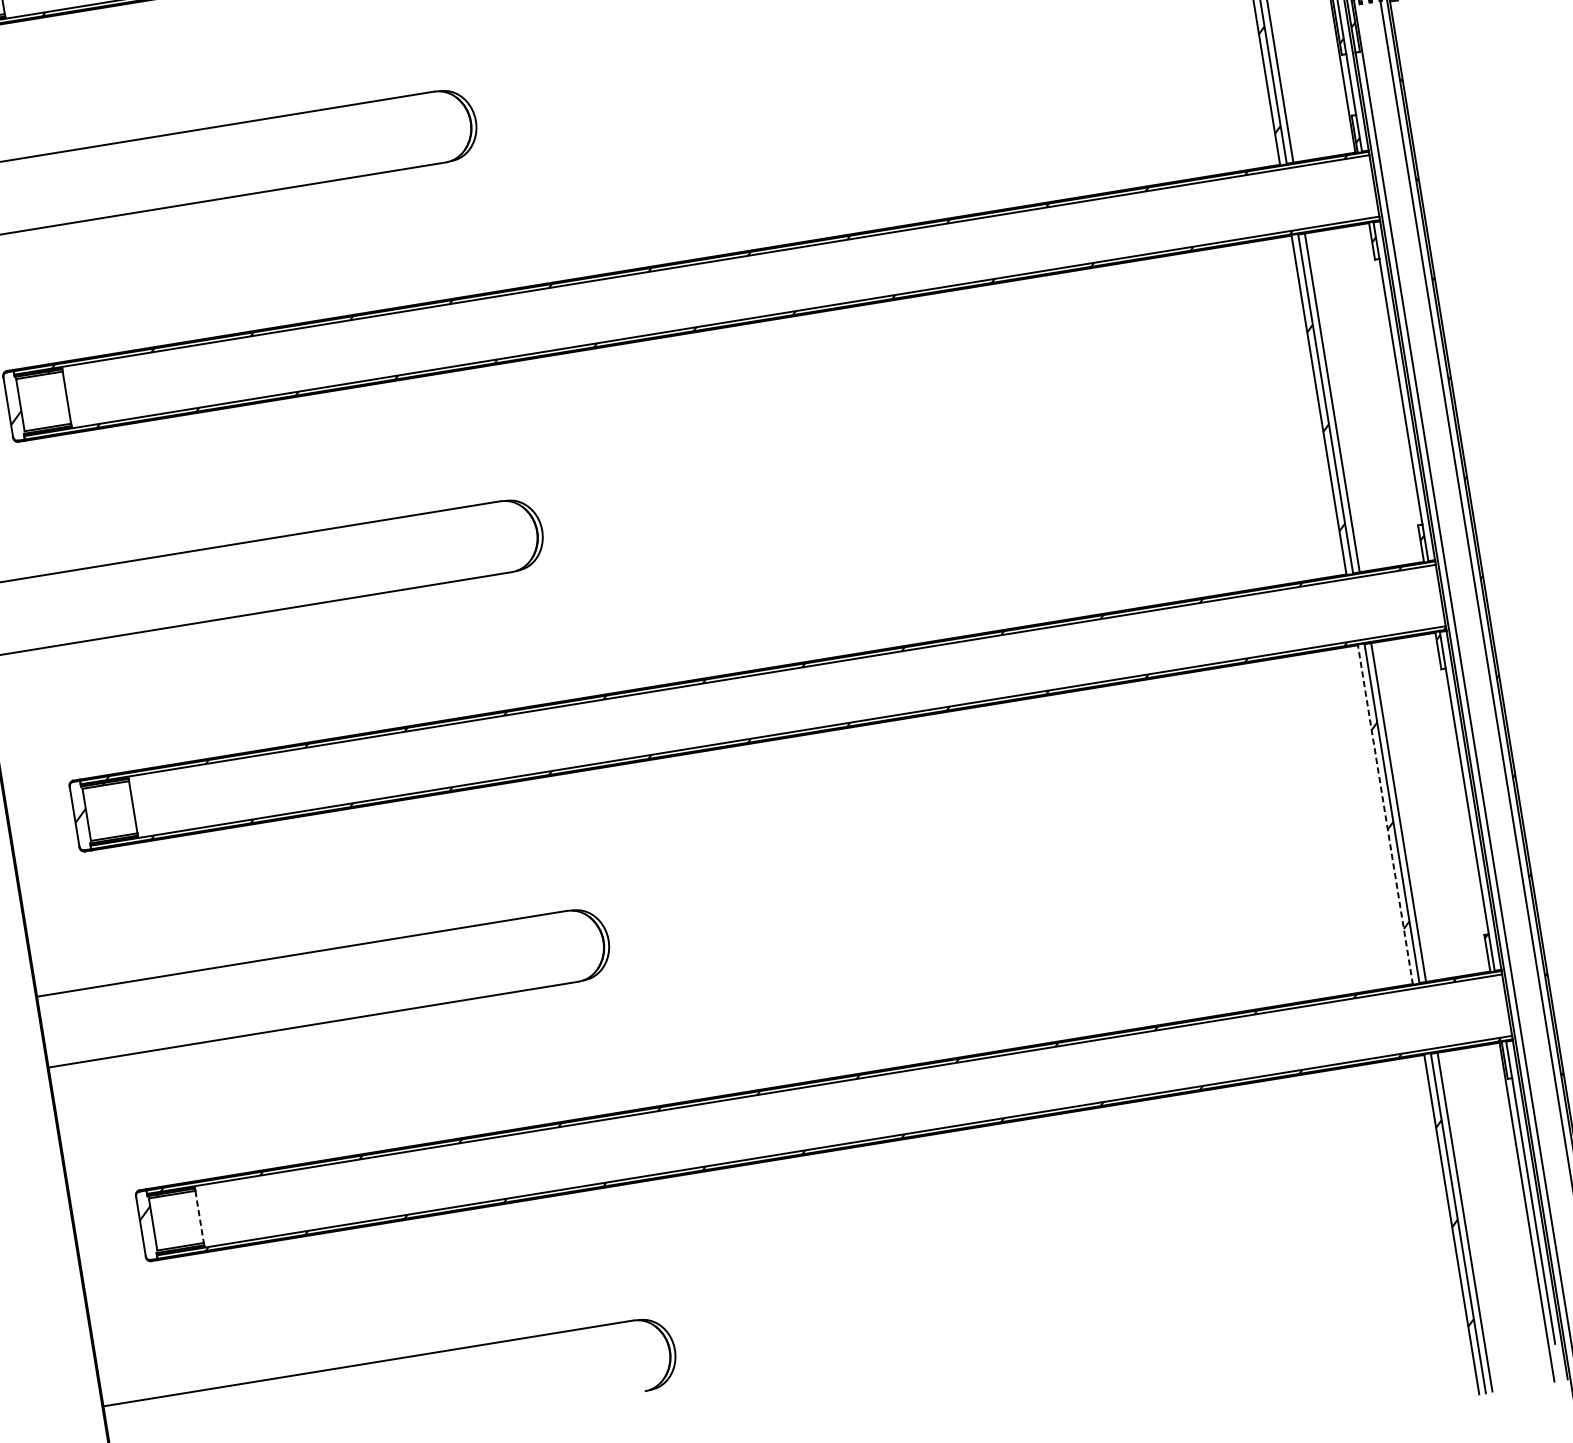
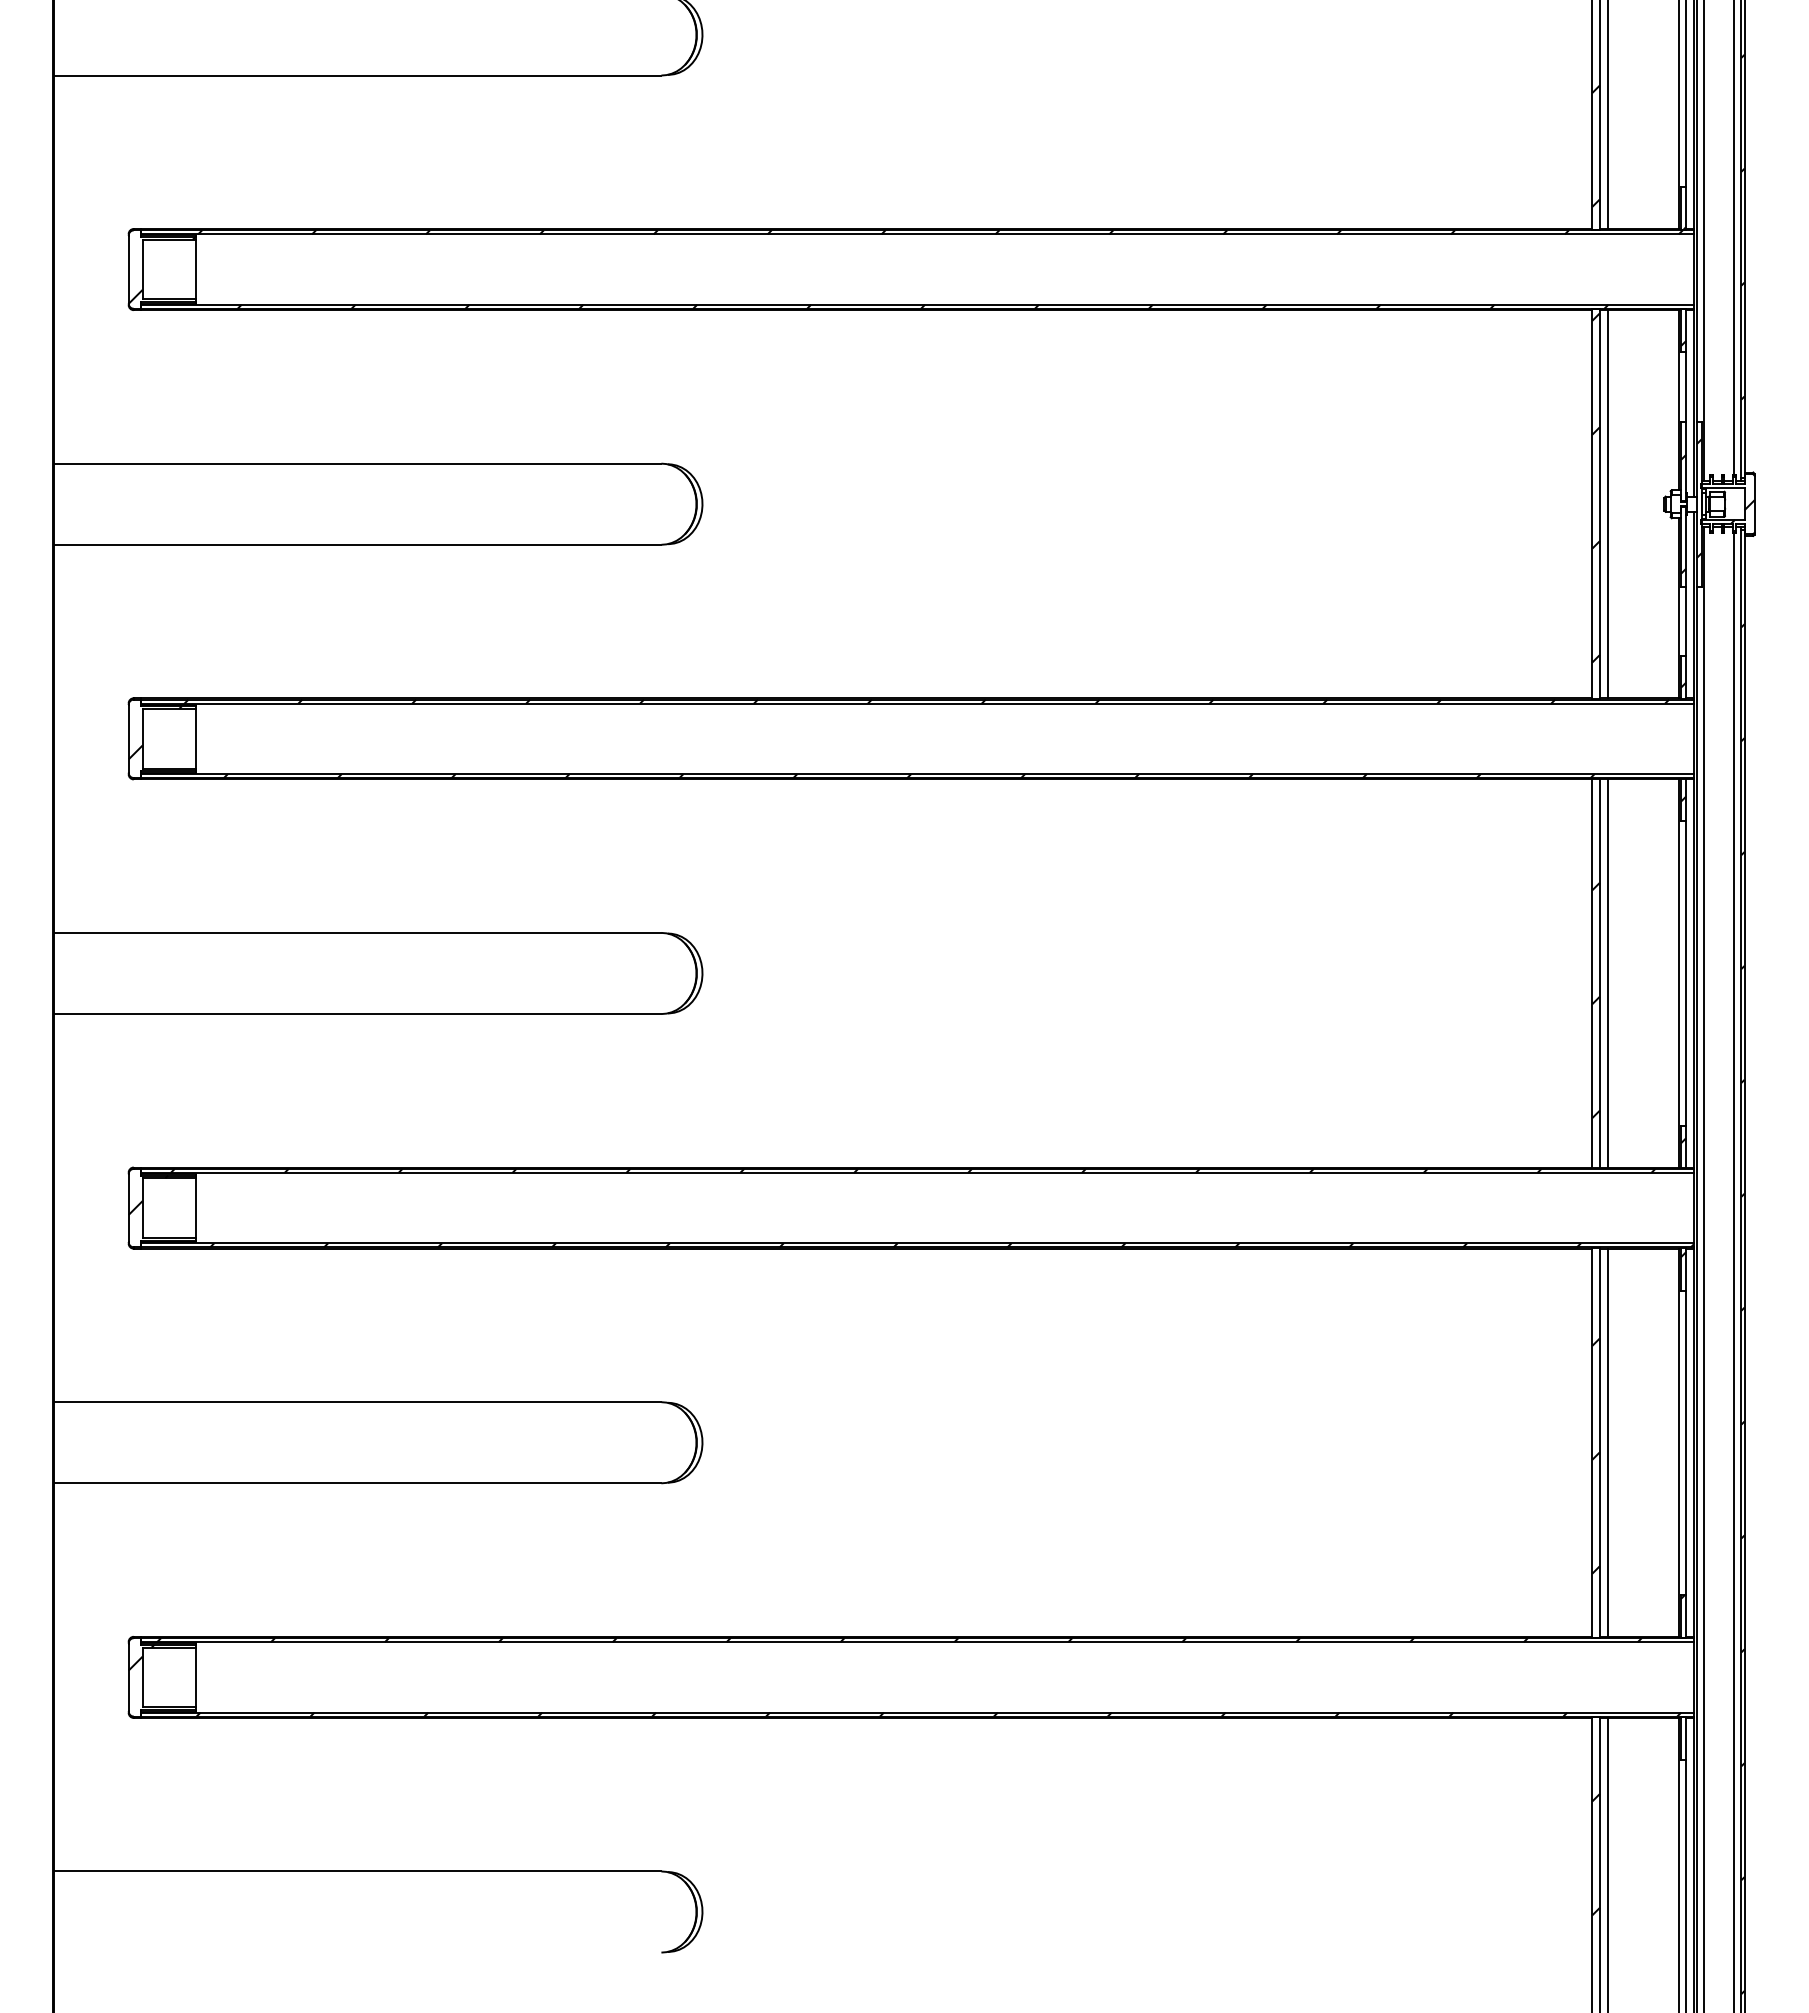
line: (1394, 392) -> (1678, 973), added
line: (1460, 802) -> (1678, 1442), added
line: (1385, 814) -> (1592, 1442), dashed -> solid
line: (199, 1217) -> (195, 1677), dashed -> solid

